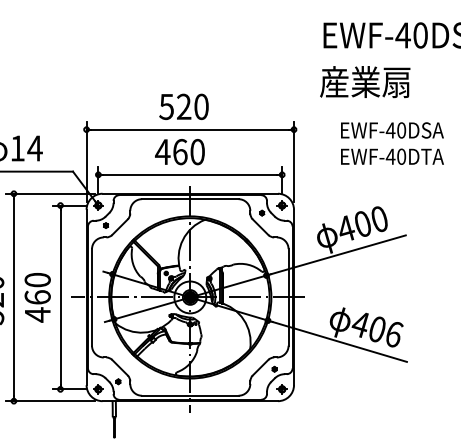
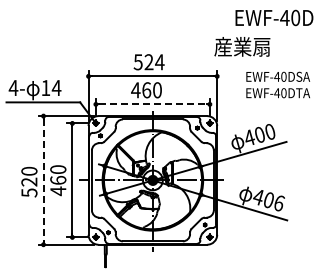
text: (365, 81) -> (242, 46), moved
text: (200, 107) -> (159, 62), 520 -> 524
line: (191, 175) -> (153, 104), solid -> dashed
line: (13, 297) -> (43, 180), solid -> dashed

